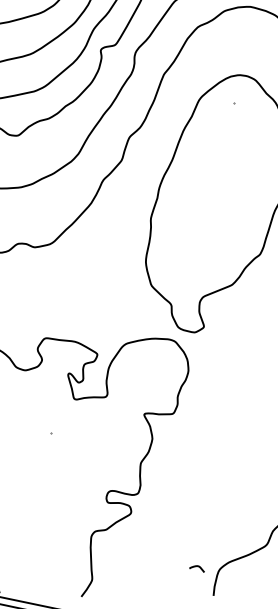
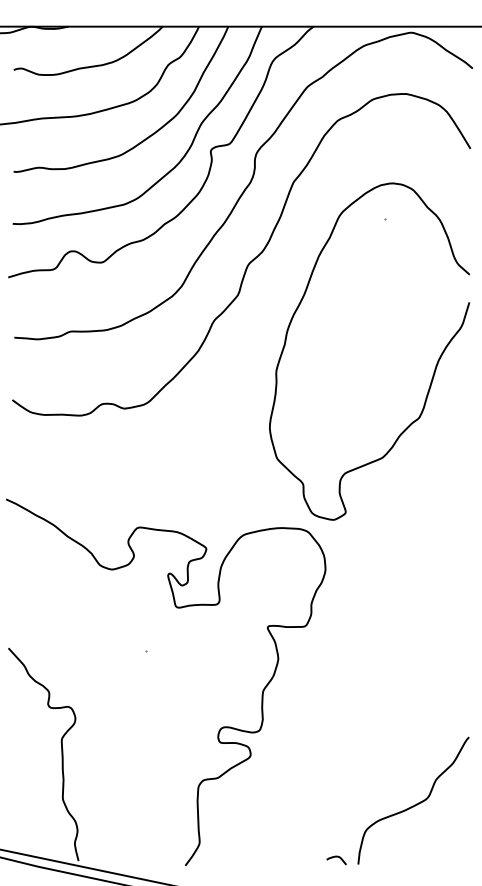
curve: (196, 566) -> (336, 857), moved

